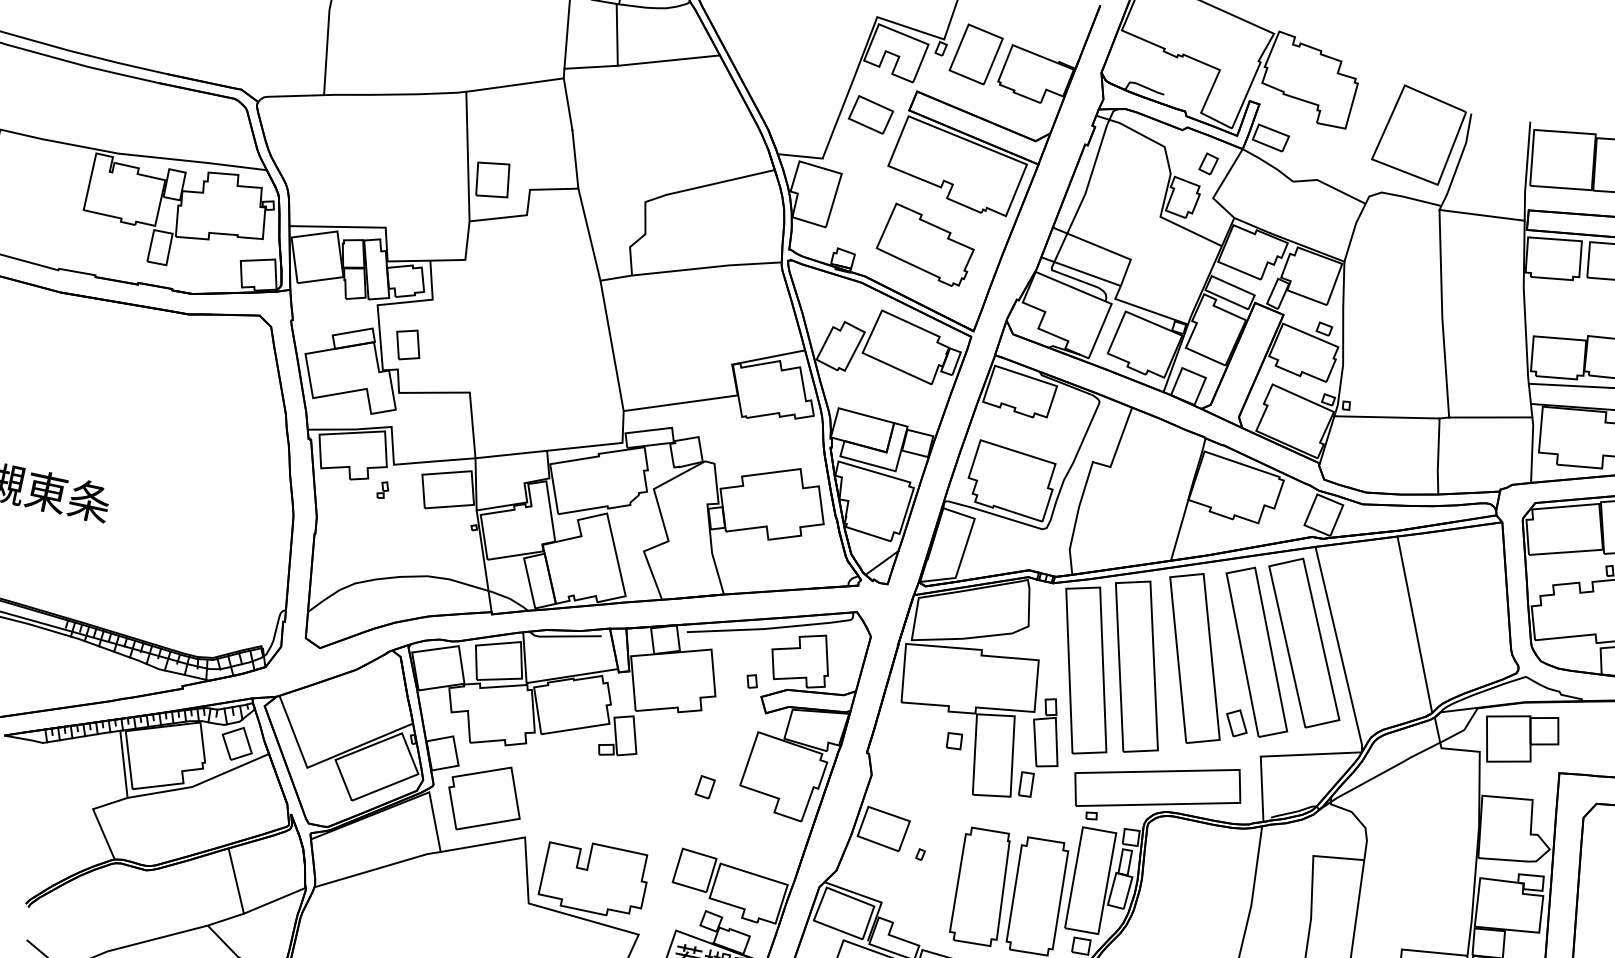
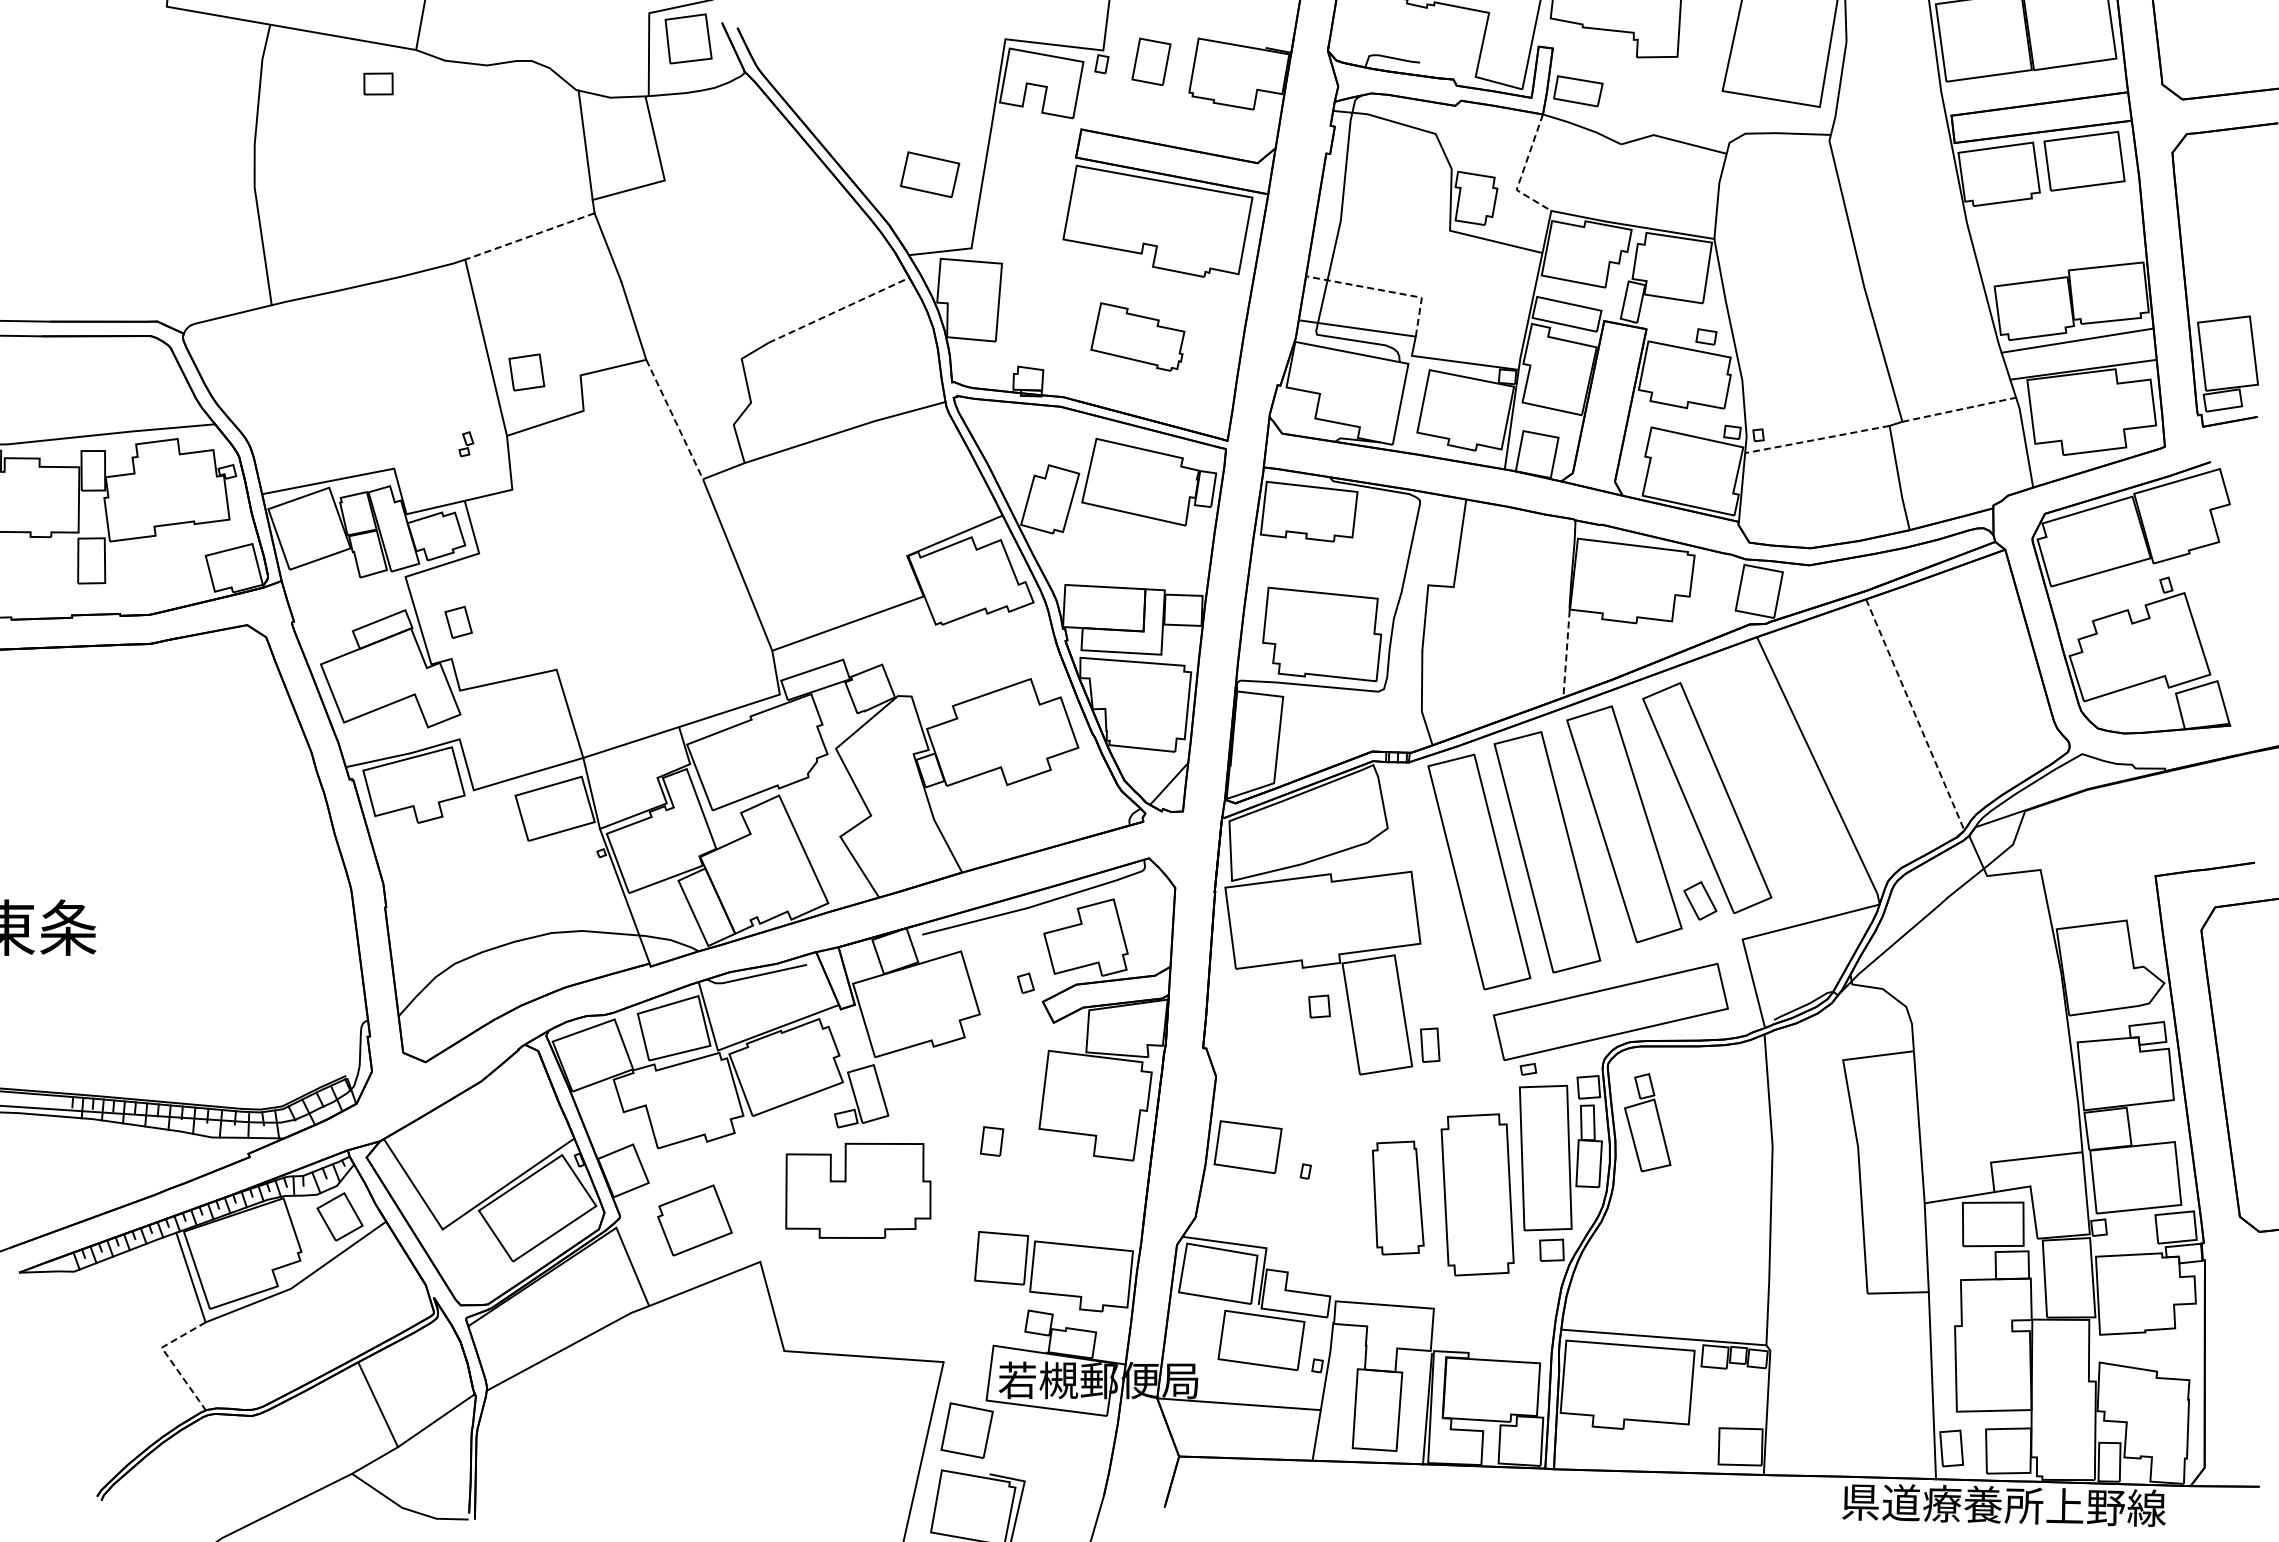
part: (976, 54) -> (1151, 61), size x0.6
line: (668, 60) -> (732, 158), removed
line: (514, 84) -> (528, 236), solid -> dashed
part: (871, 114) -> (930, 174), moved
part: (1208, 163) -> (1500, 144), removed
part: (492, 179) -> (526, 372), size x0.7
line: (721, 182) -> (839, 310), solid -> dashed
line: (1219, 186) -> (1522, 172), solid -> dashed
line: (1481, 214) -> (1888, 135), removed
line: (589, 235) -> (674, 420), solid -> dashed
part: (925, 244) -> (1137, 336), size x0.7
line: (1105, 248) -> (1383, 290), solid -> dashed
part: (408, 344) -> (458, 622), size x0.7
line: (1387, 417) -> (1817, 439), solid -> dashed
line: (1490, 417) -> (1959, 409), solid -> dashed
part: (383, 490) -> (466, 444), moved
line: (1179, 530) -> (1566, 654), solid -> dashed
line: (1415, 624) -> (1915, 714), solid -> dashed
part: (1304, 642) -> (1769, 771), removed
part: (1047, 732) -> (1647, 1122), moved
part: (1520, 739) -> (2092, 841), removed
part: (485, 798) -> (694, 1220), size x0.7
line: (96, 817) -> (169, 1358), solid -> dashed
part: (594, 878) -> (858, 1190), moved
part: (981, 886) -> (1398, 1197), size x0.7

